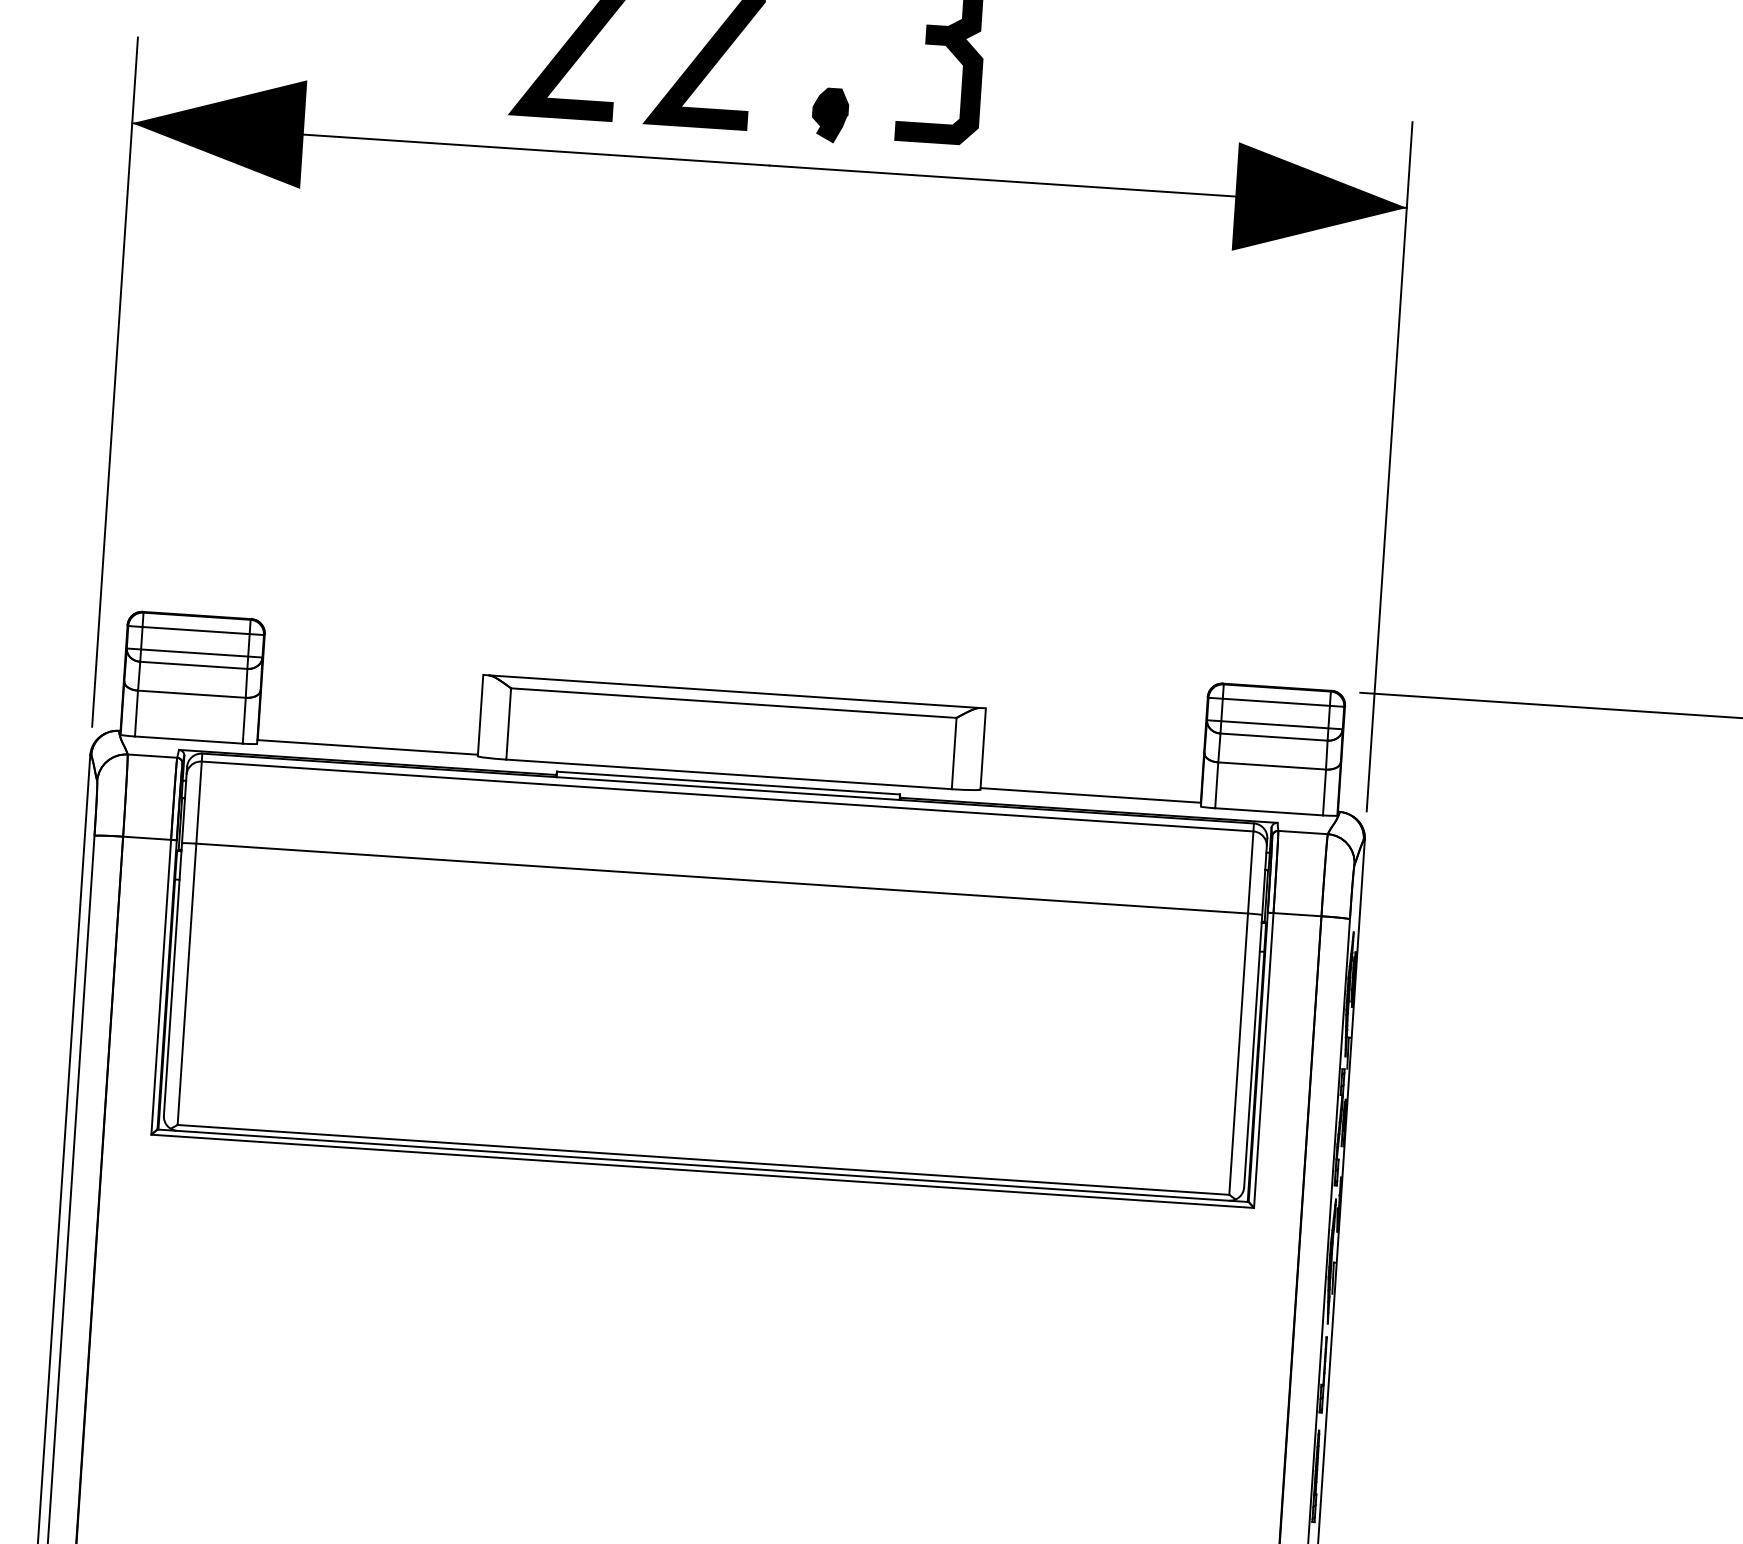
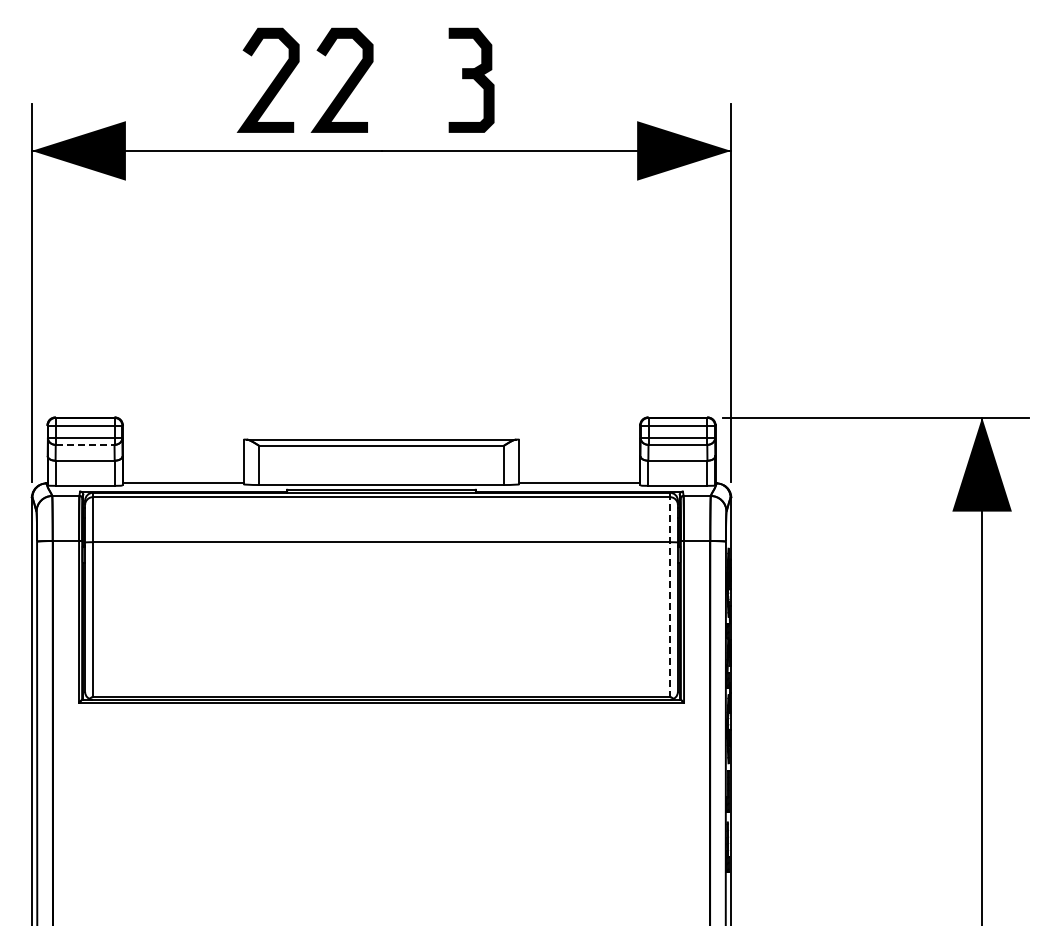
part: (829, 115) -> (412, 121), removed
line: (194, 664) -> (85, 444), solid -> dashed
line: (1242, 1008) -> (670, 594), solid -> dashed

